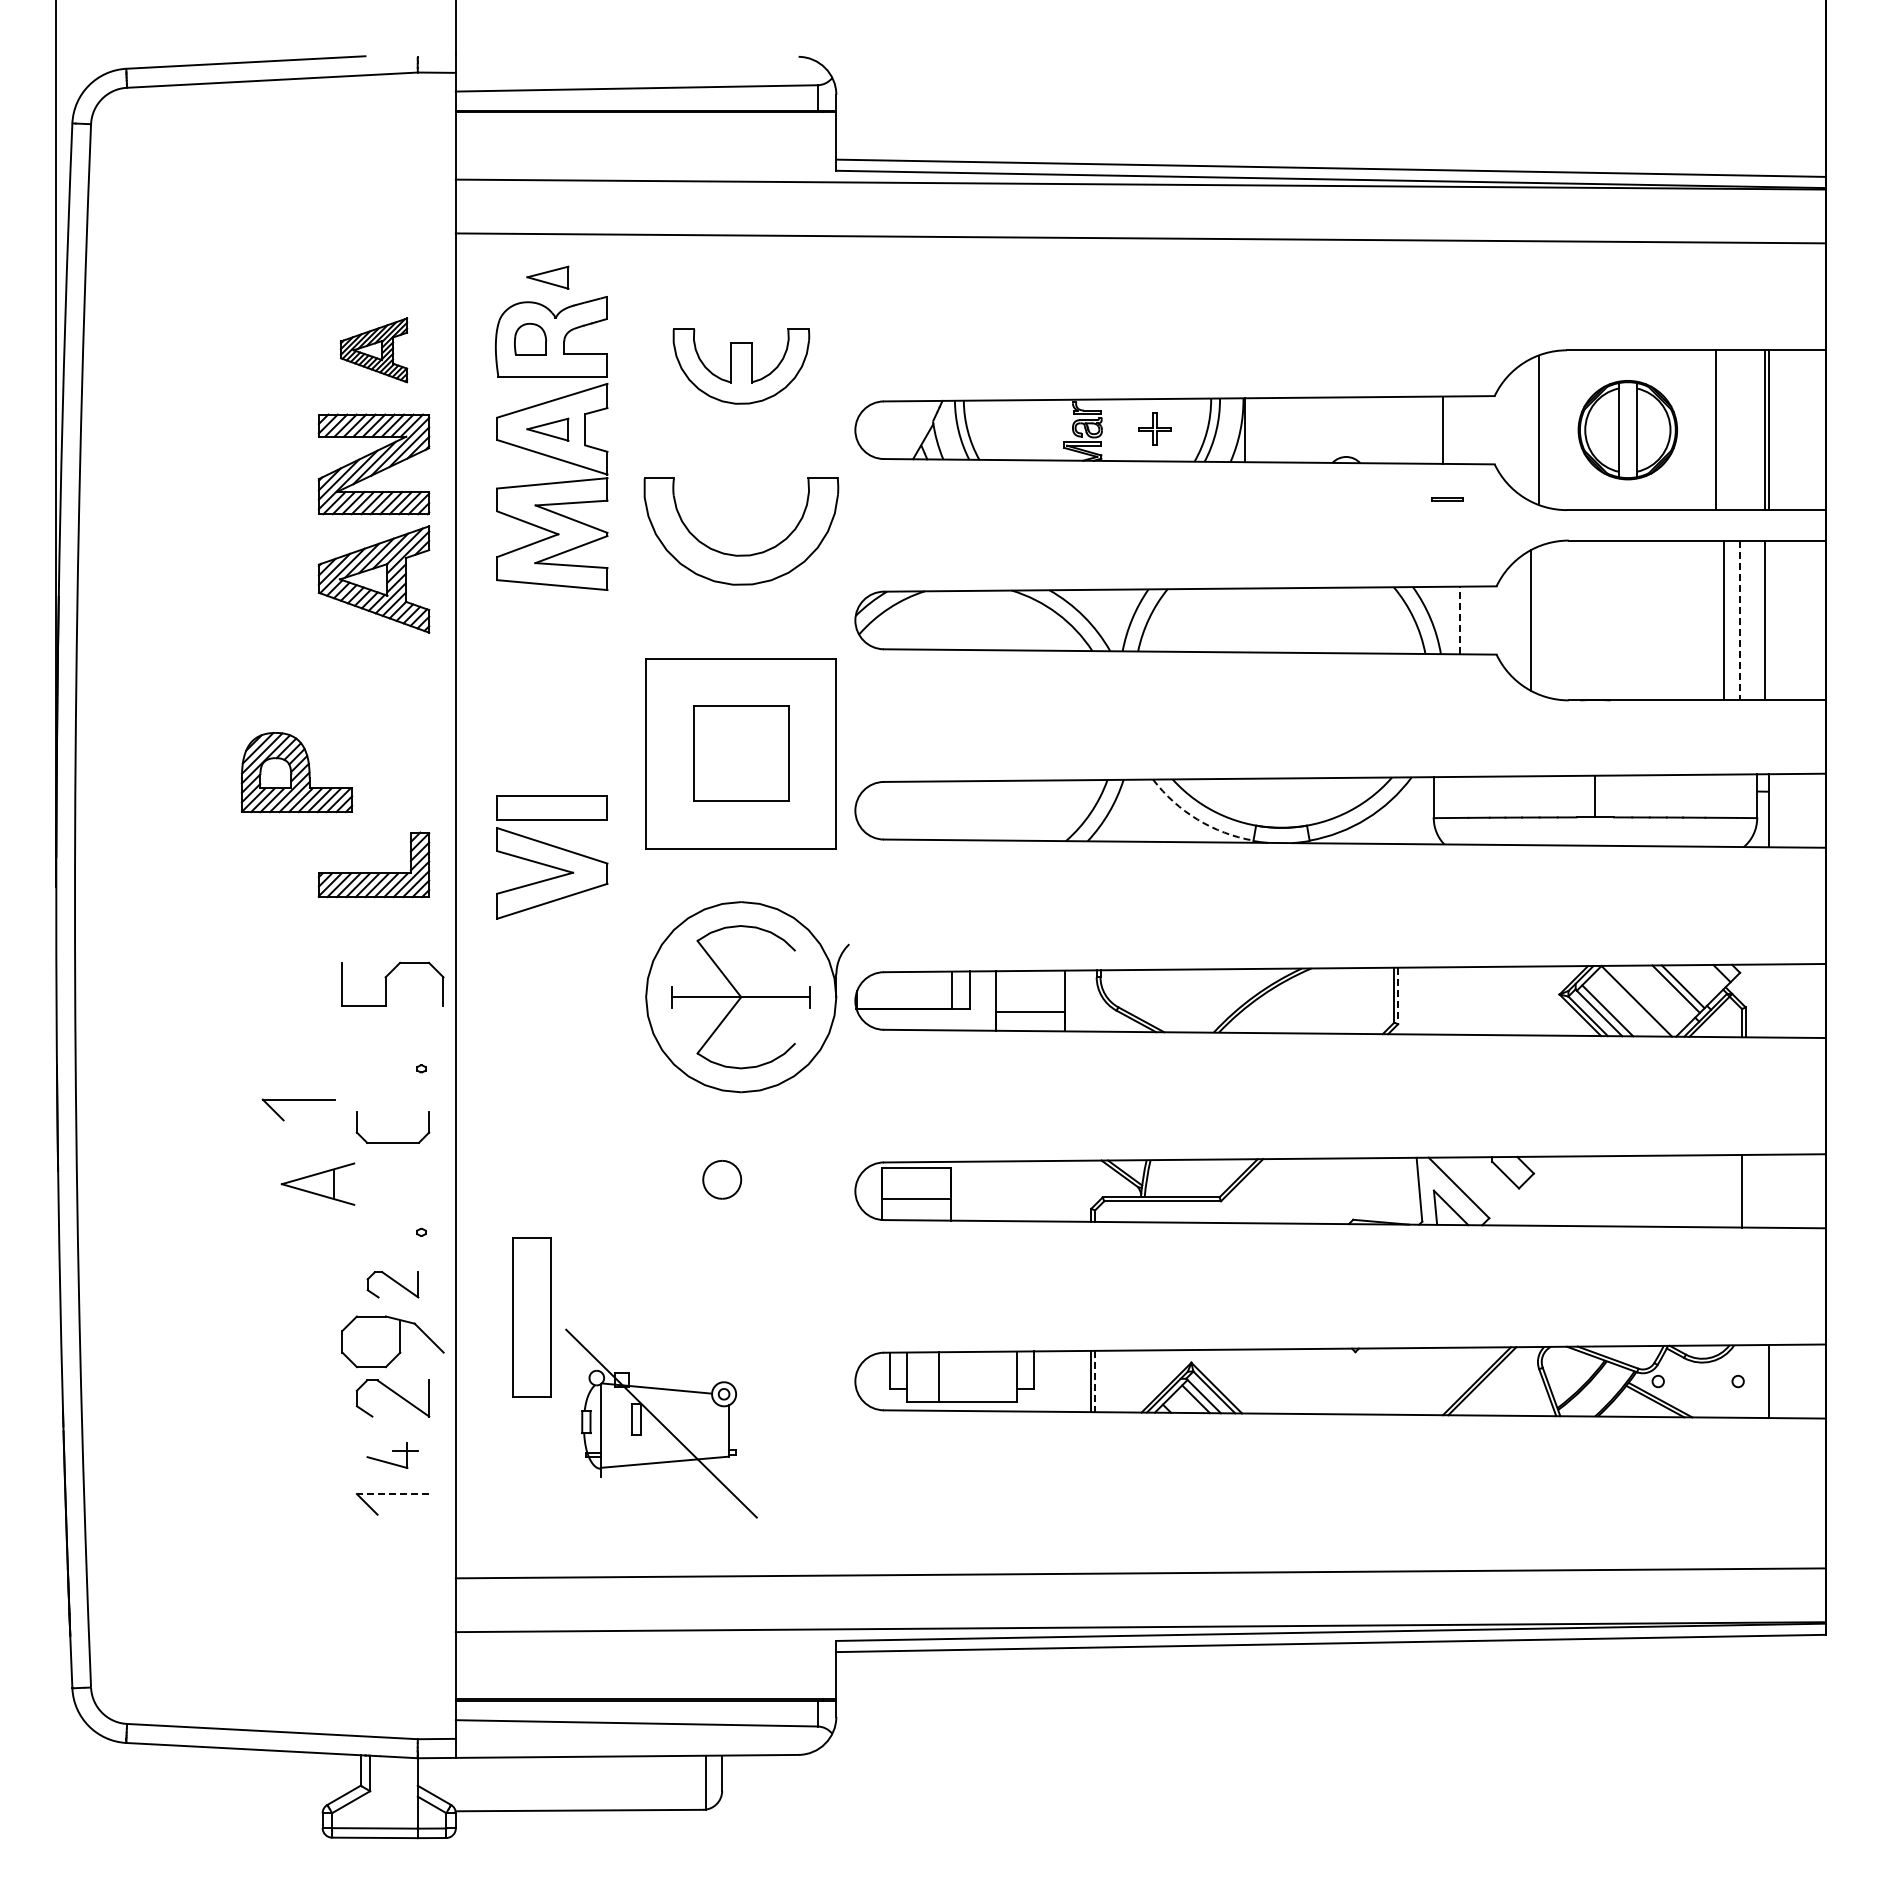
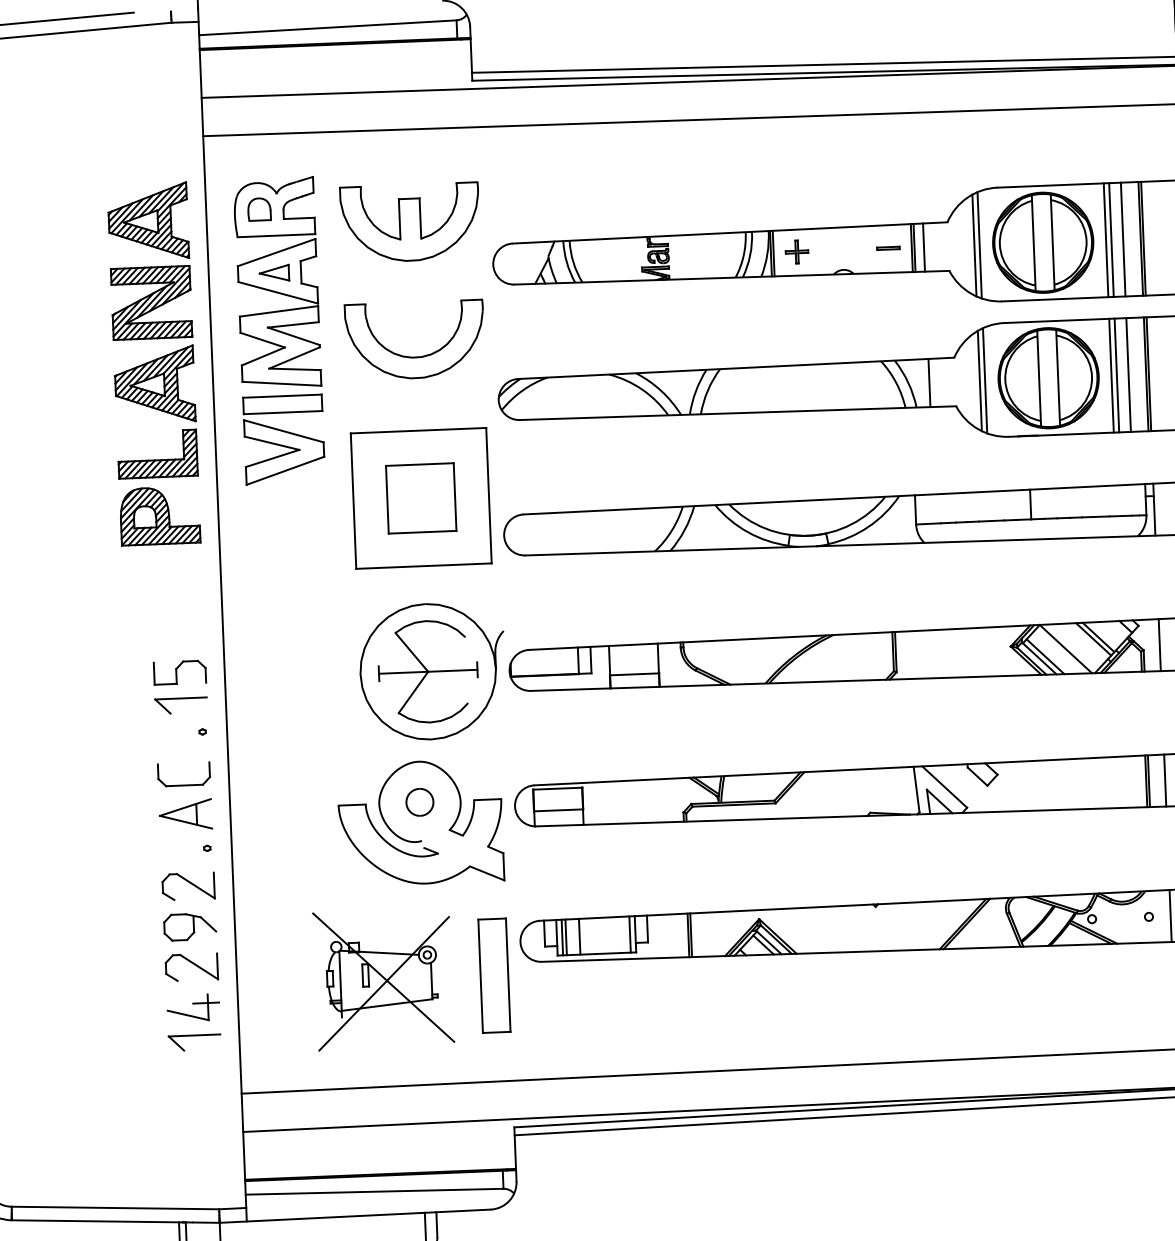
part: (547, 277) -> (269, 164), removed
part: (373, 350) -> (147, 221), size x1.67
part: (741, 366) -> (410, 222), size x1.43
part: (1154, 428) -> (796, 251), moved
line: (1447, 429) -> (914, 247), added
line: (1531, 429) -> (974, 245), added
part: (1627, 429) -> (1042, 242), size x1.43
line: (1249, 430) -> (773, 253), added
line: (1460, 430) -> (924, 247), added
line: (1723, 430) -> (1111, 240), added
line: (1740, 430) -> (1123, 239), added
line: (1447, 498) -> (888, 247), moved
line: (1460, 620) -> (929, 383), dashed -> solid
line: (1538, 620) -> (985, 380), added
part: (1627, 620) -> (1048, 378), added
line: (1716, 620) -> (1111, 375), added
line: (1740, 620) -> (1128, 375), dashed -> solid
line: (1768, 620) -> (1148, 374), added
part: (296, 772) -> (159, 515), moved
arc: (1197, 819) -> (747, 532), dashed -> solid
part: (552, 857) -> (284, 439), moved
part: (373, 872) -> (157, 459), moved
part: (393, 984) -> (180, 672), size x0.71
line: (1398, 996) -> (896, 652), dashed -> solid
line: (1768, 1000) -> (1159, 644), added
part: (298, 1100) -> (180, 699), moved
part: (317, 1183) -> (185, 814), moved
line: (1745, 1190) -> (1148, 780), added
line: (1768, 1190) -> (1165, 780), added
part: (722, 1233) -> (421, 840), added
part: (392, 1284) -> (188, 886), size x1.43
part: (531, 1317) -> (494, 975), moved
part: (392, 1341) -> (189, 926), size x0.71
line: (1009, 1376) -> (630, 934), added
line: (914, 1377) -> (562, 937), added
line: (919, 1377) -> (566, 937), added
line: (1095, 1381) -> (691, 935), dashed -> solid
line: (661, 1432) -> (383, 983), added
part: (392, 1455) -> (193, 1008), size x1.43
line: (392, 1494) -> (194, 1035), dashed -> solid

